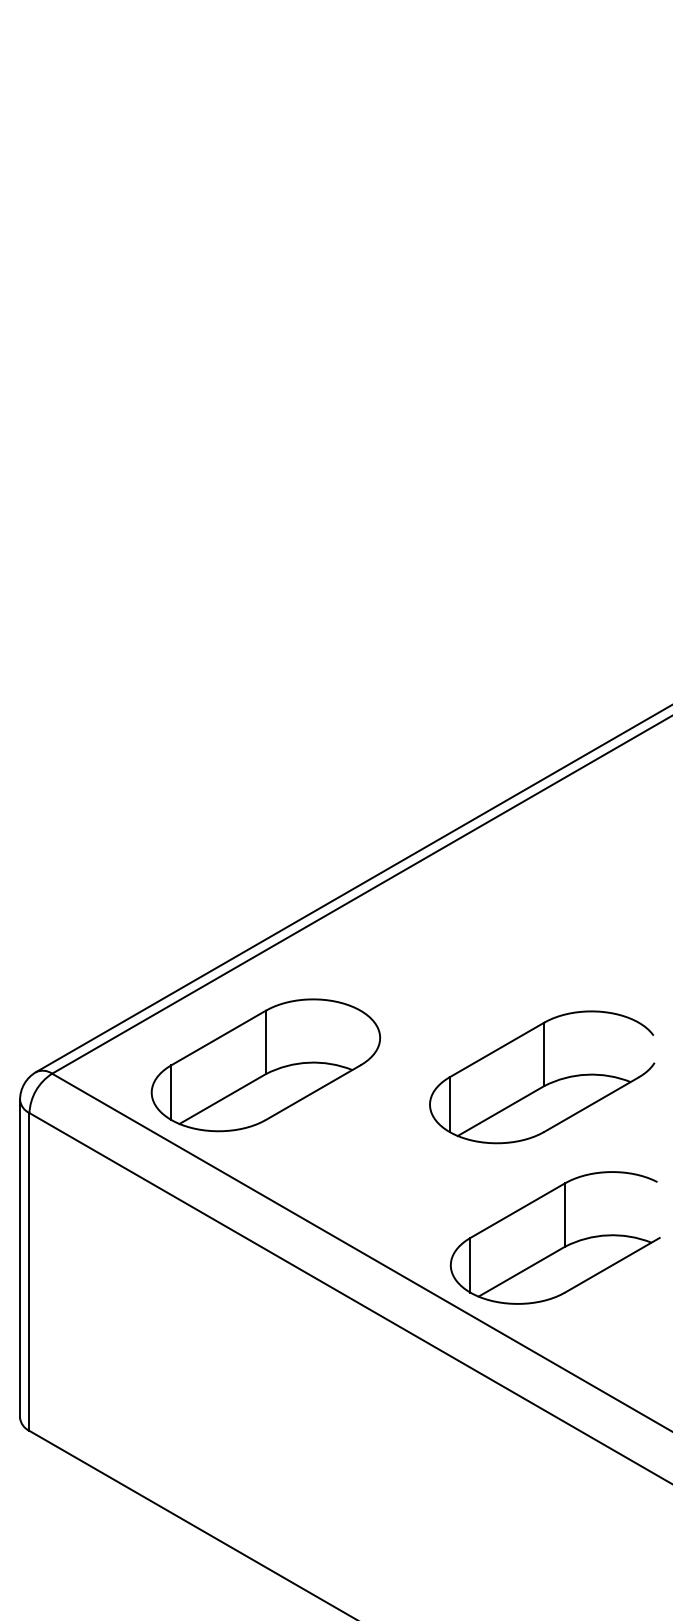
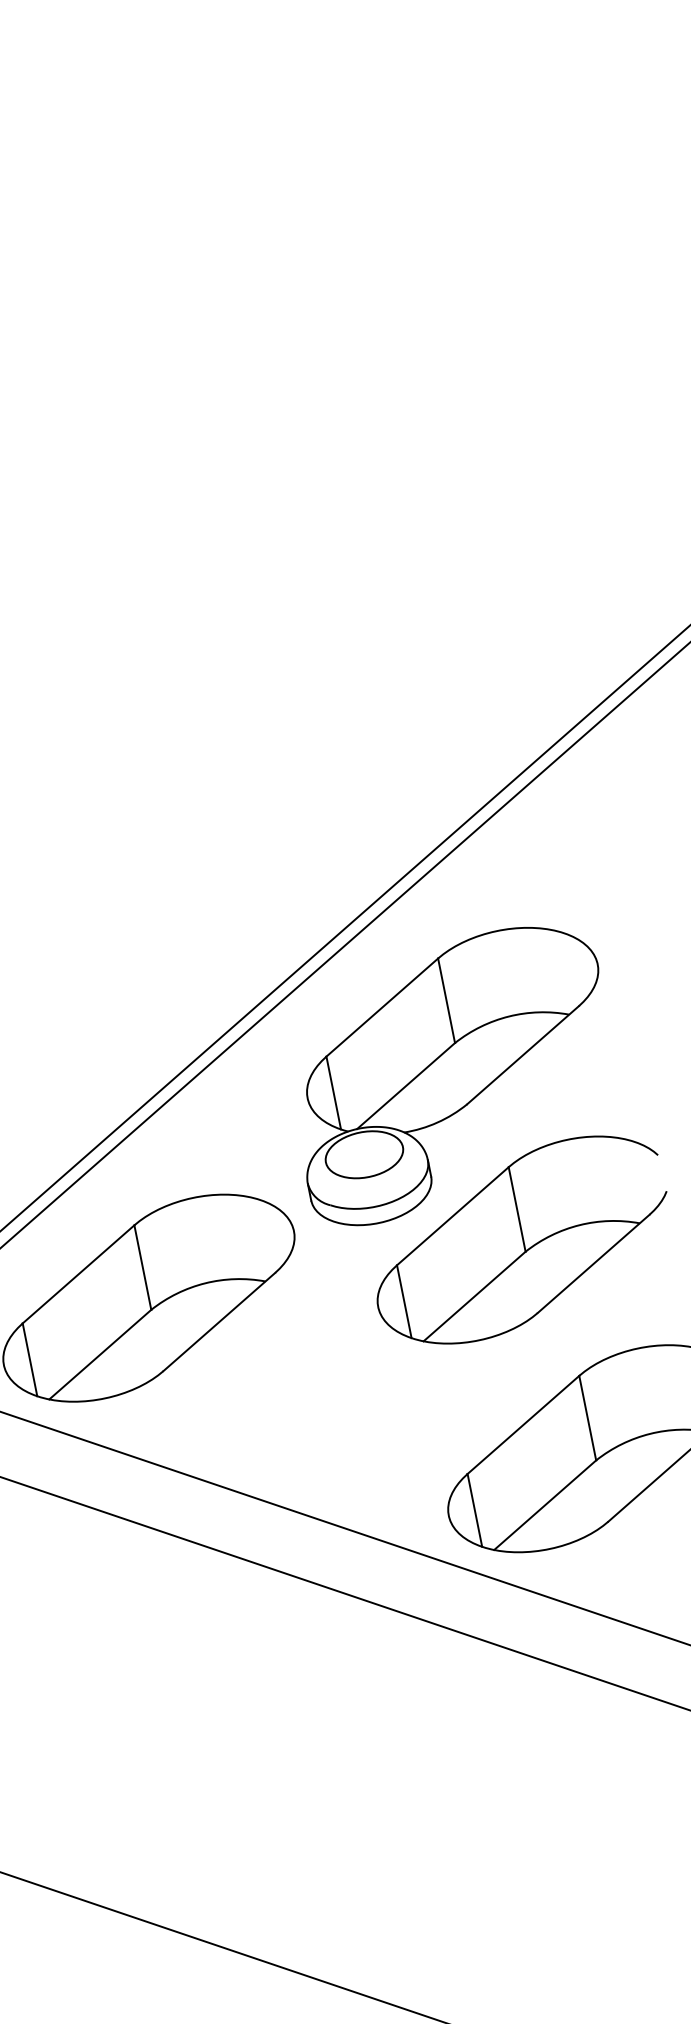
part: (517, 947) -> (453, 1074), added

